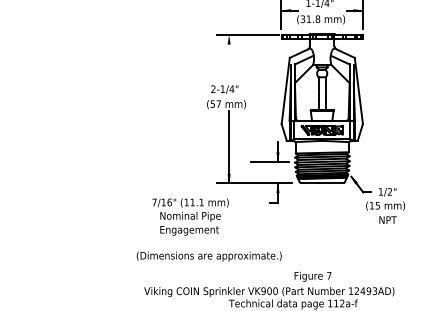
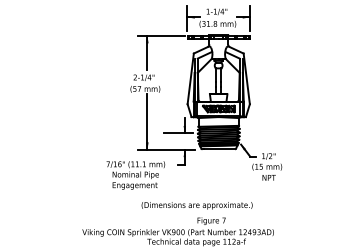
line: (229, 56) -> (147, 52), added
text: (190, 217) -> (135, 175), moved
text: (208, 256) -> (196, 205), moved

